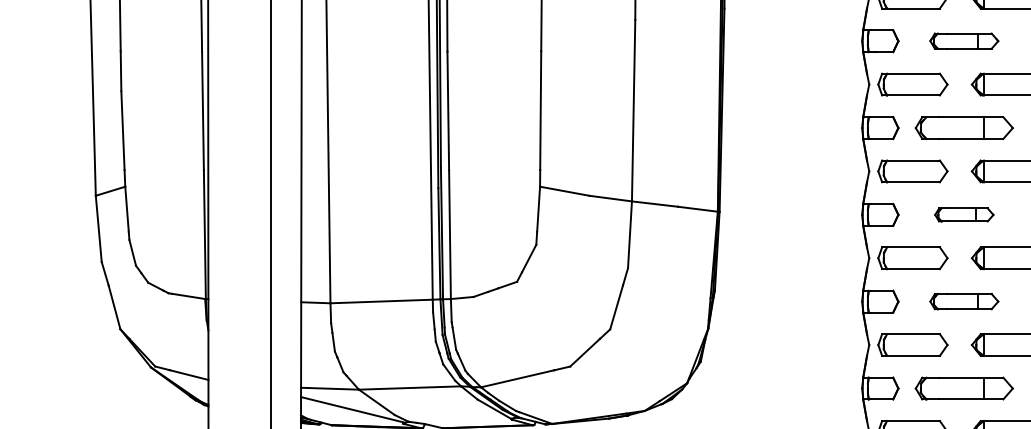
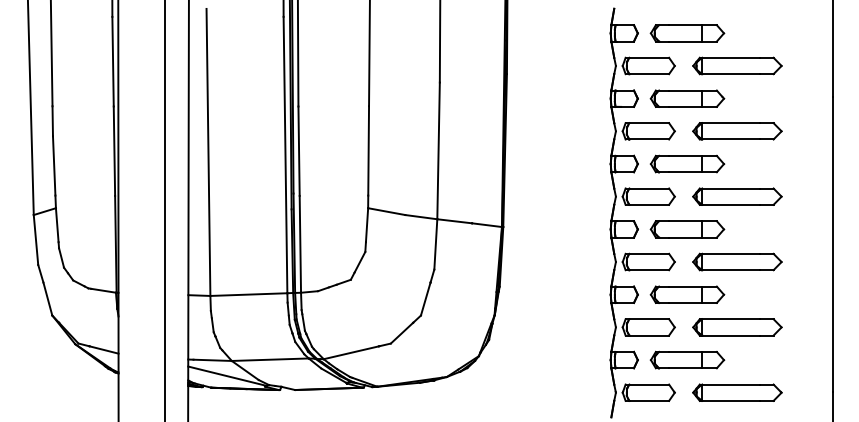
part: (964, 40) -> (687, 98), size x1.43
part: (964, 215) -> (687, 229), size x1.67
part: (964, 301) -> (687, 294), size x1.43

